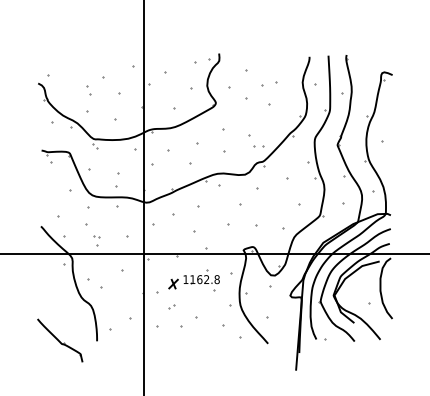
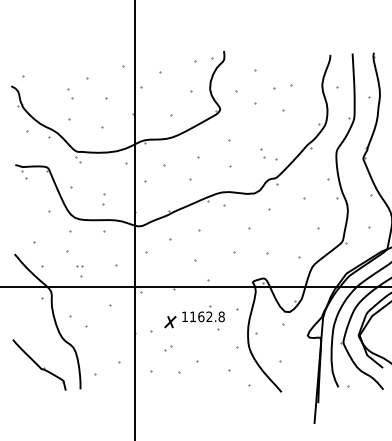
part: (251, 140) -> (262, 153), size x0.62
part: (116, 180) -> (103, 200), size x0.62
part: (60, 340) -> (39, 364), moved

